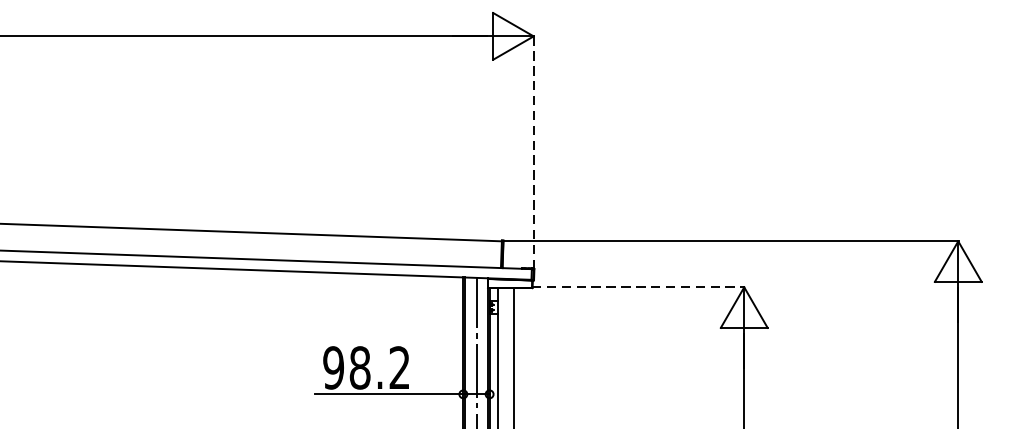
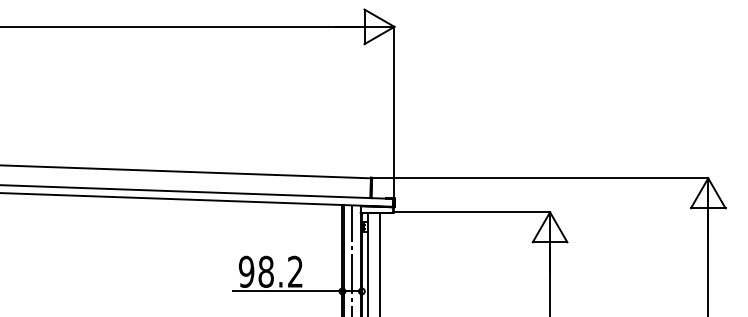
line: (533, 152) -> (394, 112), dashed -> solid
line: (637, 287) -> (471, 212), dashed -> solid

